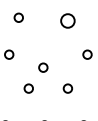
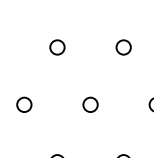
circle: (18, 17) -> (56, 46), moved
circle: (67, 20) -> (122, 46), size x0.62
circle: (43, 67) -> (90, 104), moved

